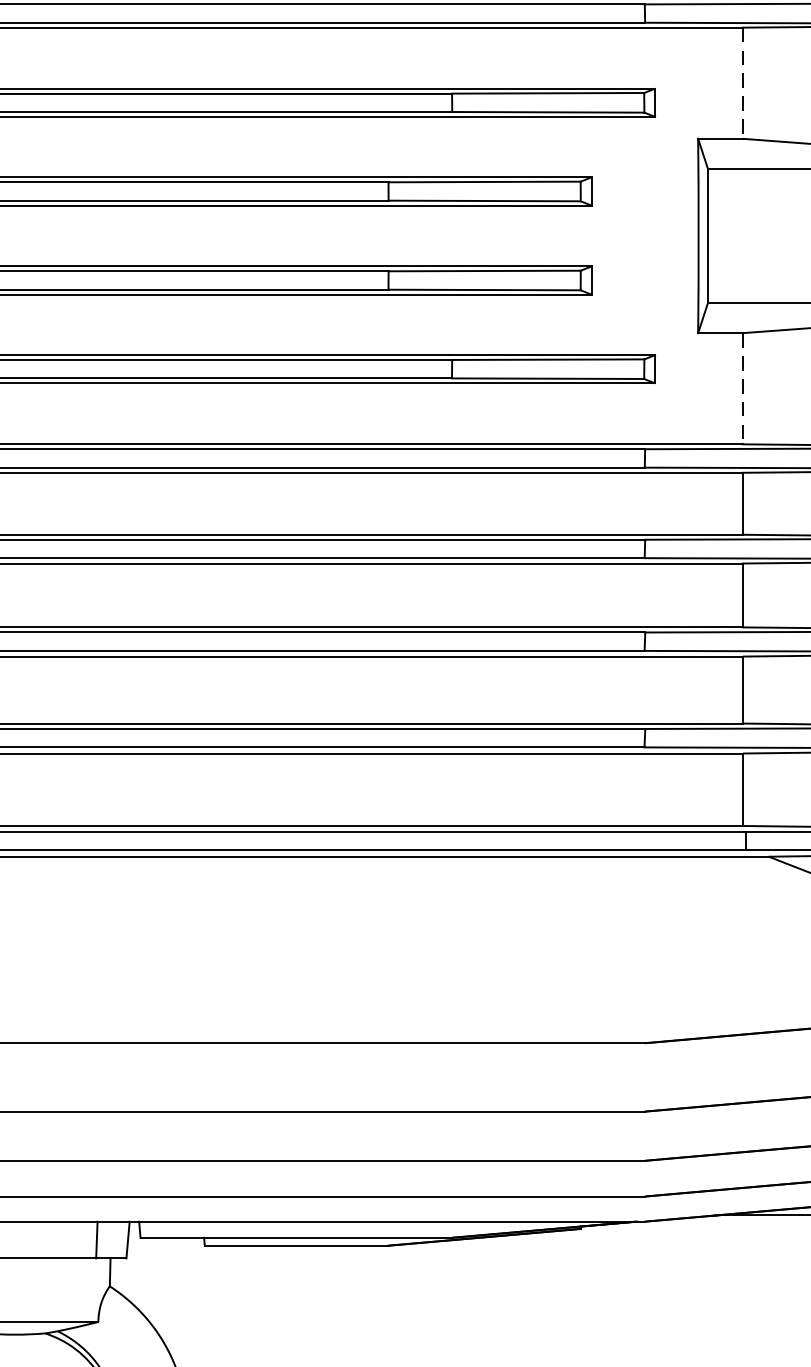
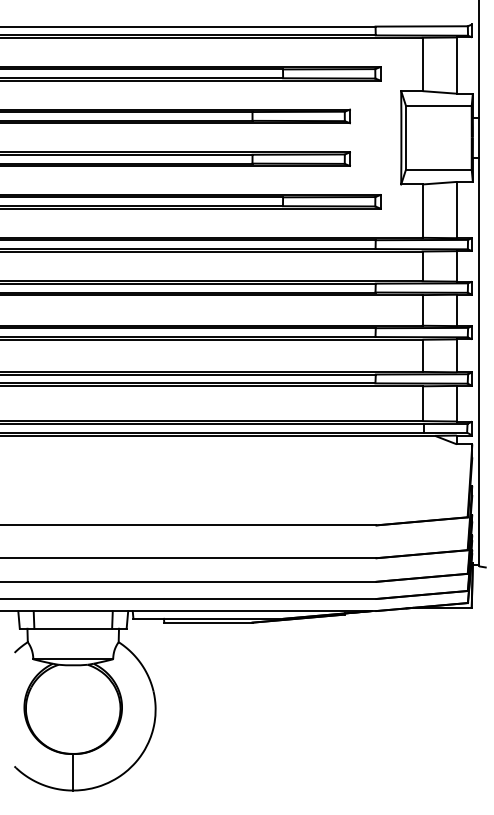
line: (742, 83) -> (422, 64), dashed -> solid
line: (742, 389) -> (422, 211), dashed -> solid

